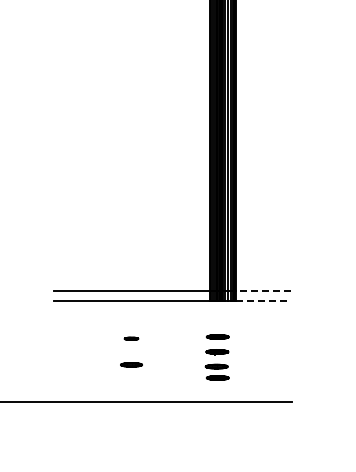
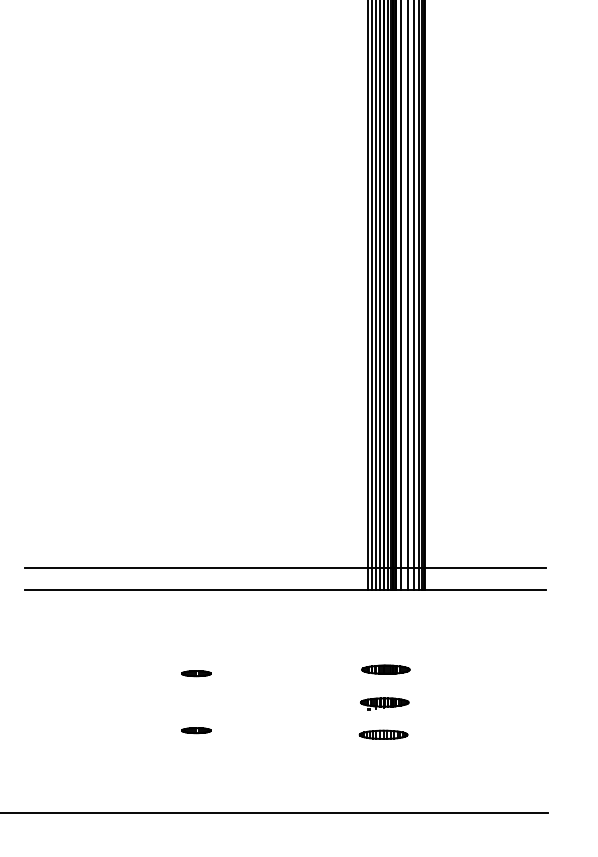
line: (263, 290) -> (486, 567), dashed -> solid
line: (263, 300) -> (486, 589), dashed -> solid
part: (131, 364) -> (196, 730), size x0.62
part: (217, 377) -> (385, 758), removed

